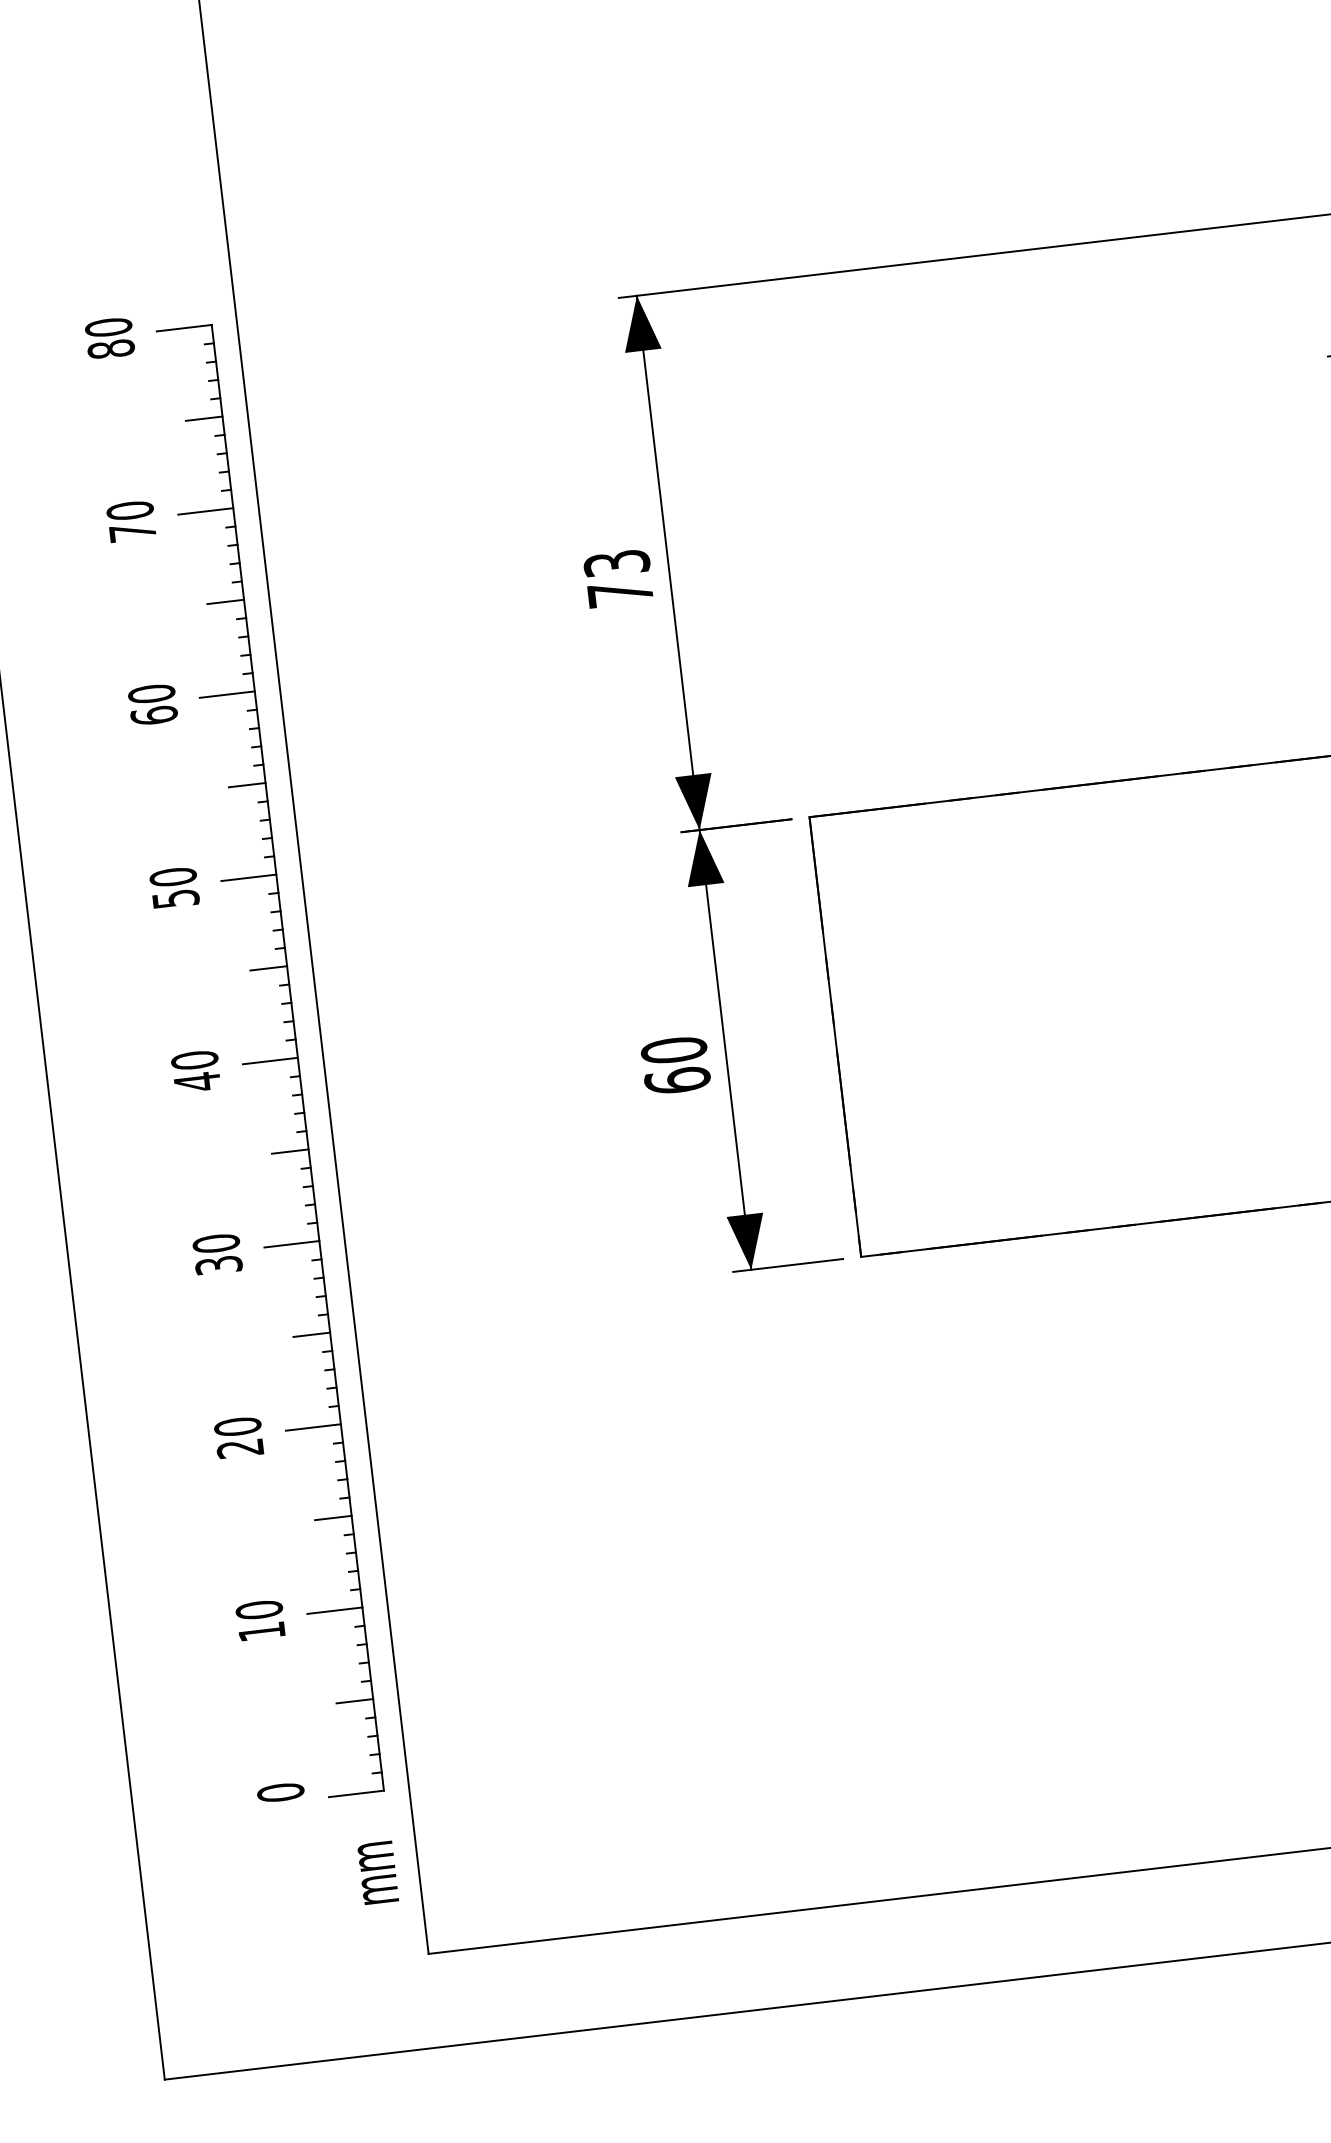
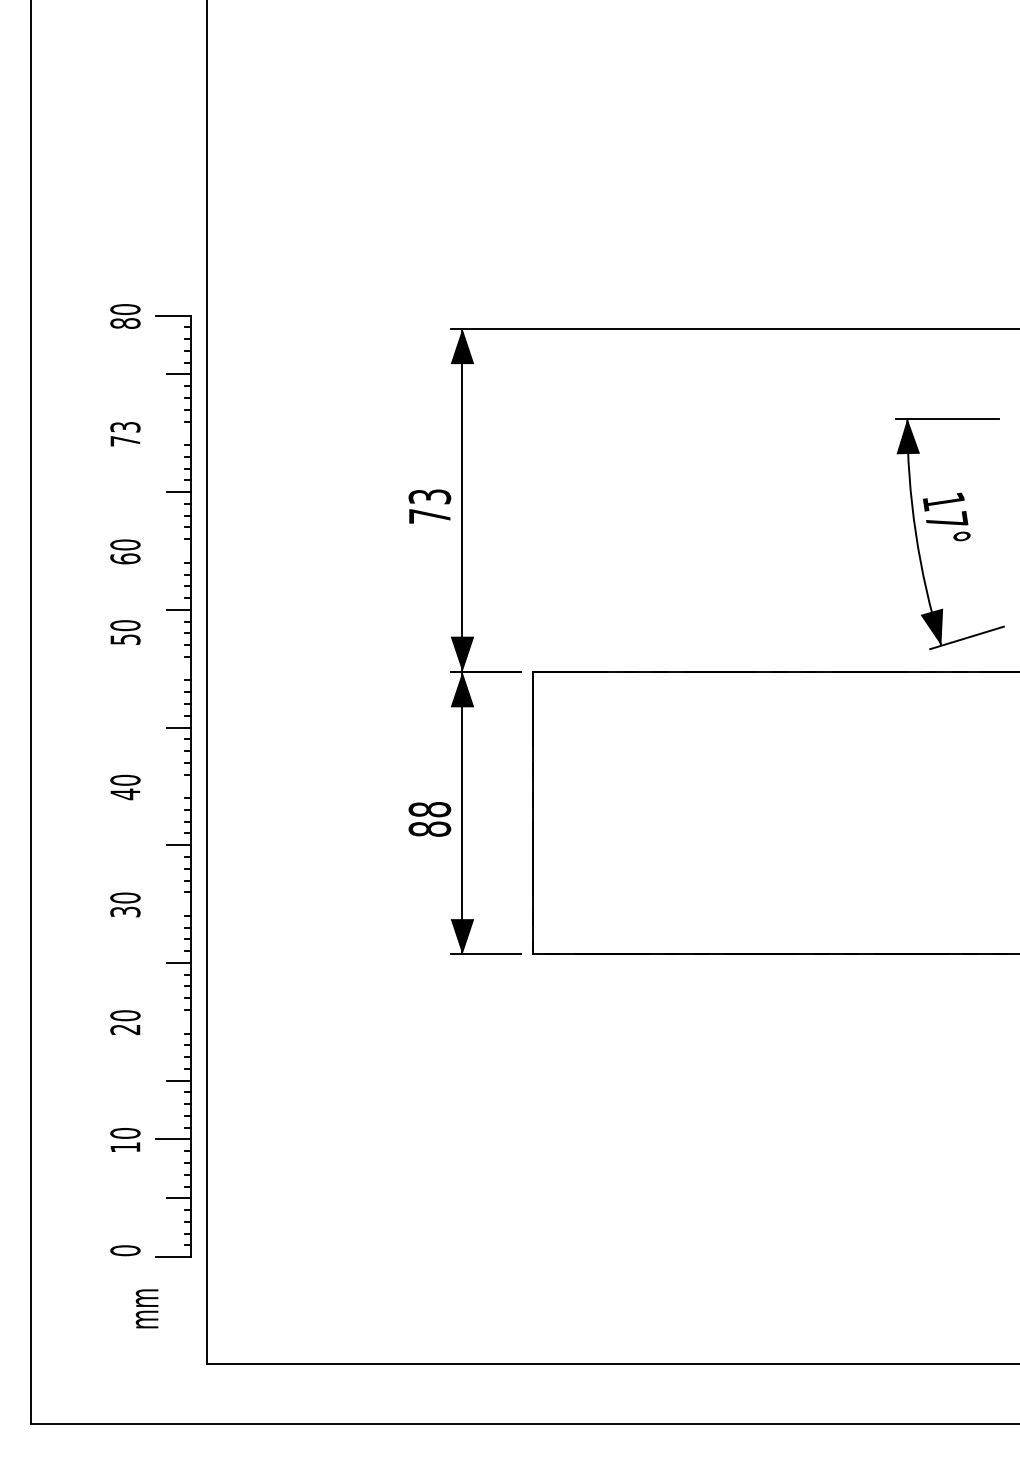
text: (130, 509) -> (125, 426), 70 -> 73
line: (204, 511) -> (172, 433), removed
line: (226, 695) -> (172, 551), removed
line: (247, 877) -> (172, 668), removed
text: (174, 887) -> (125, 632), moved
line: (269, 1061) -> (172, 786), removed
text: (675, 1065) -> (429, 819), 60 -> 88
line: (290, 1245) -> (172, 904), removed
line: (312, 1427) -> (172, 1021), removed
text: (377, 1872) -> (146, 1308), moved

